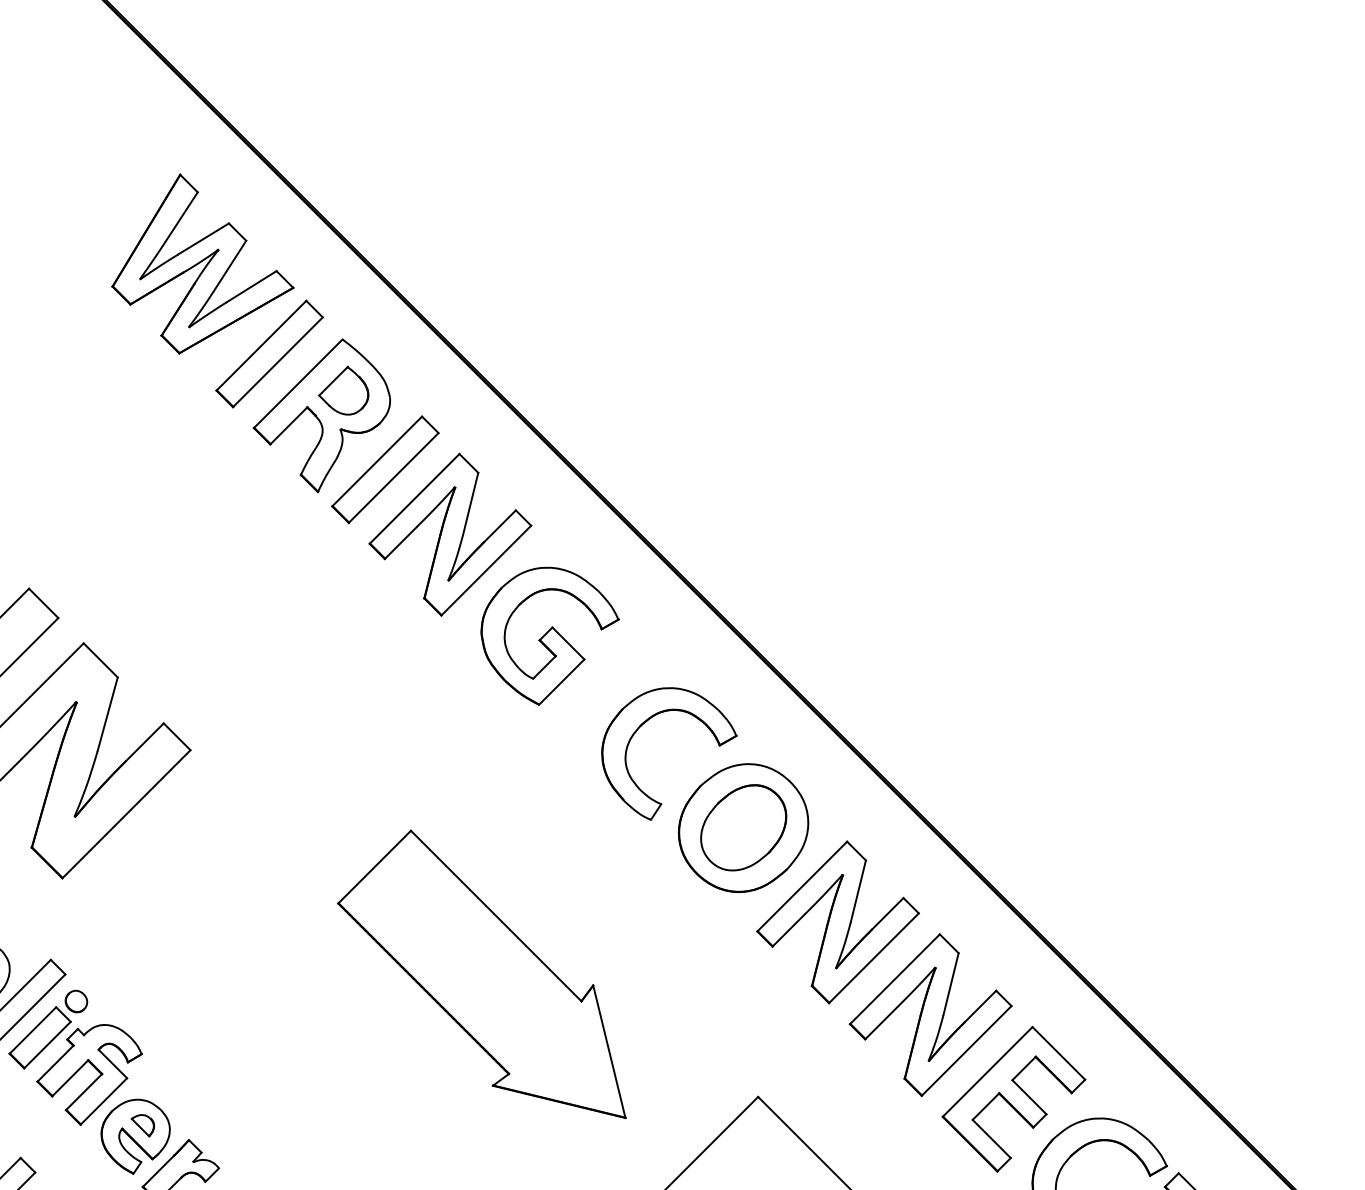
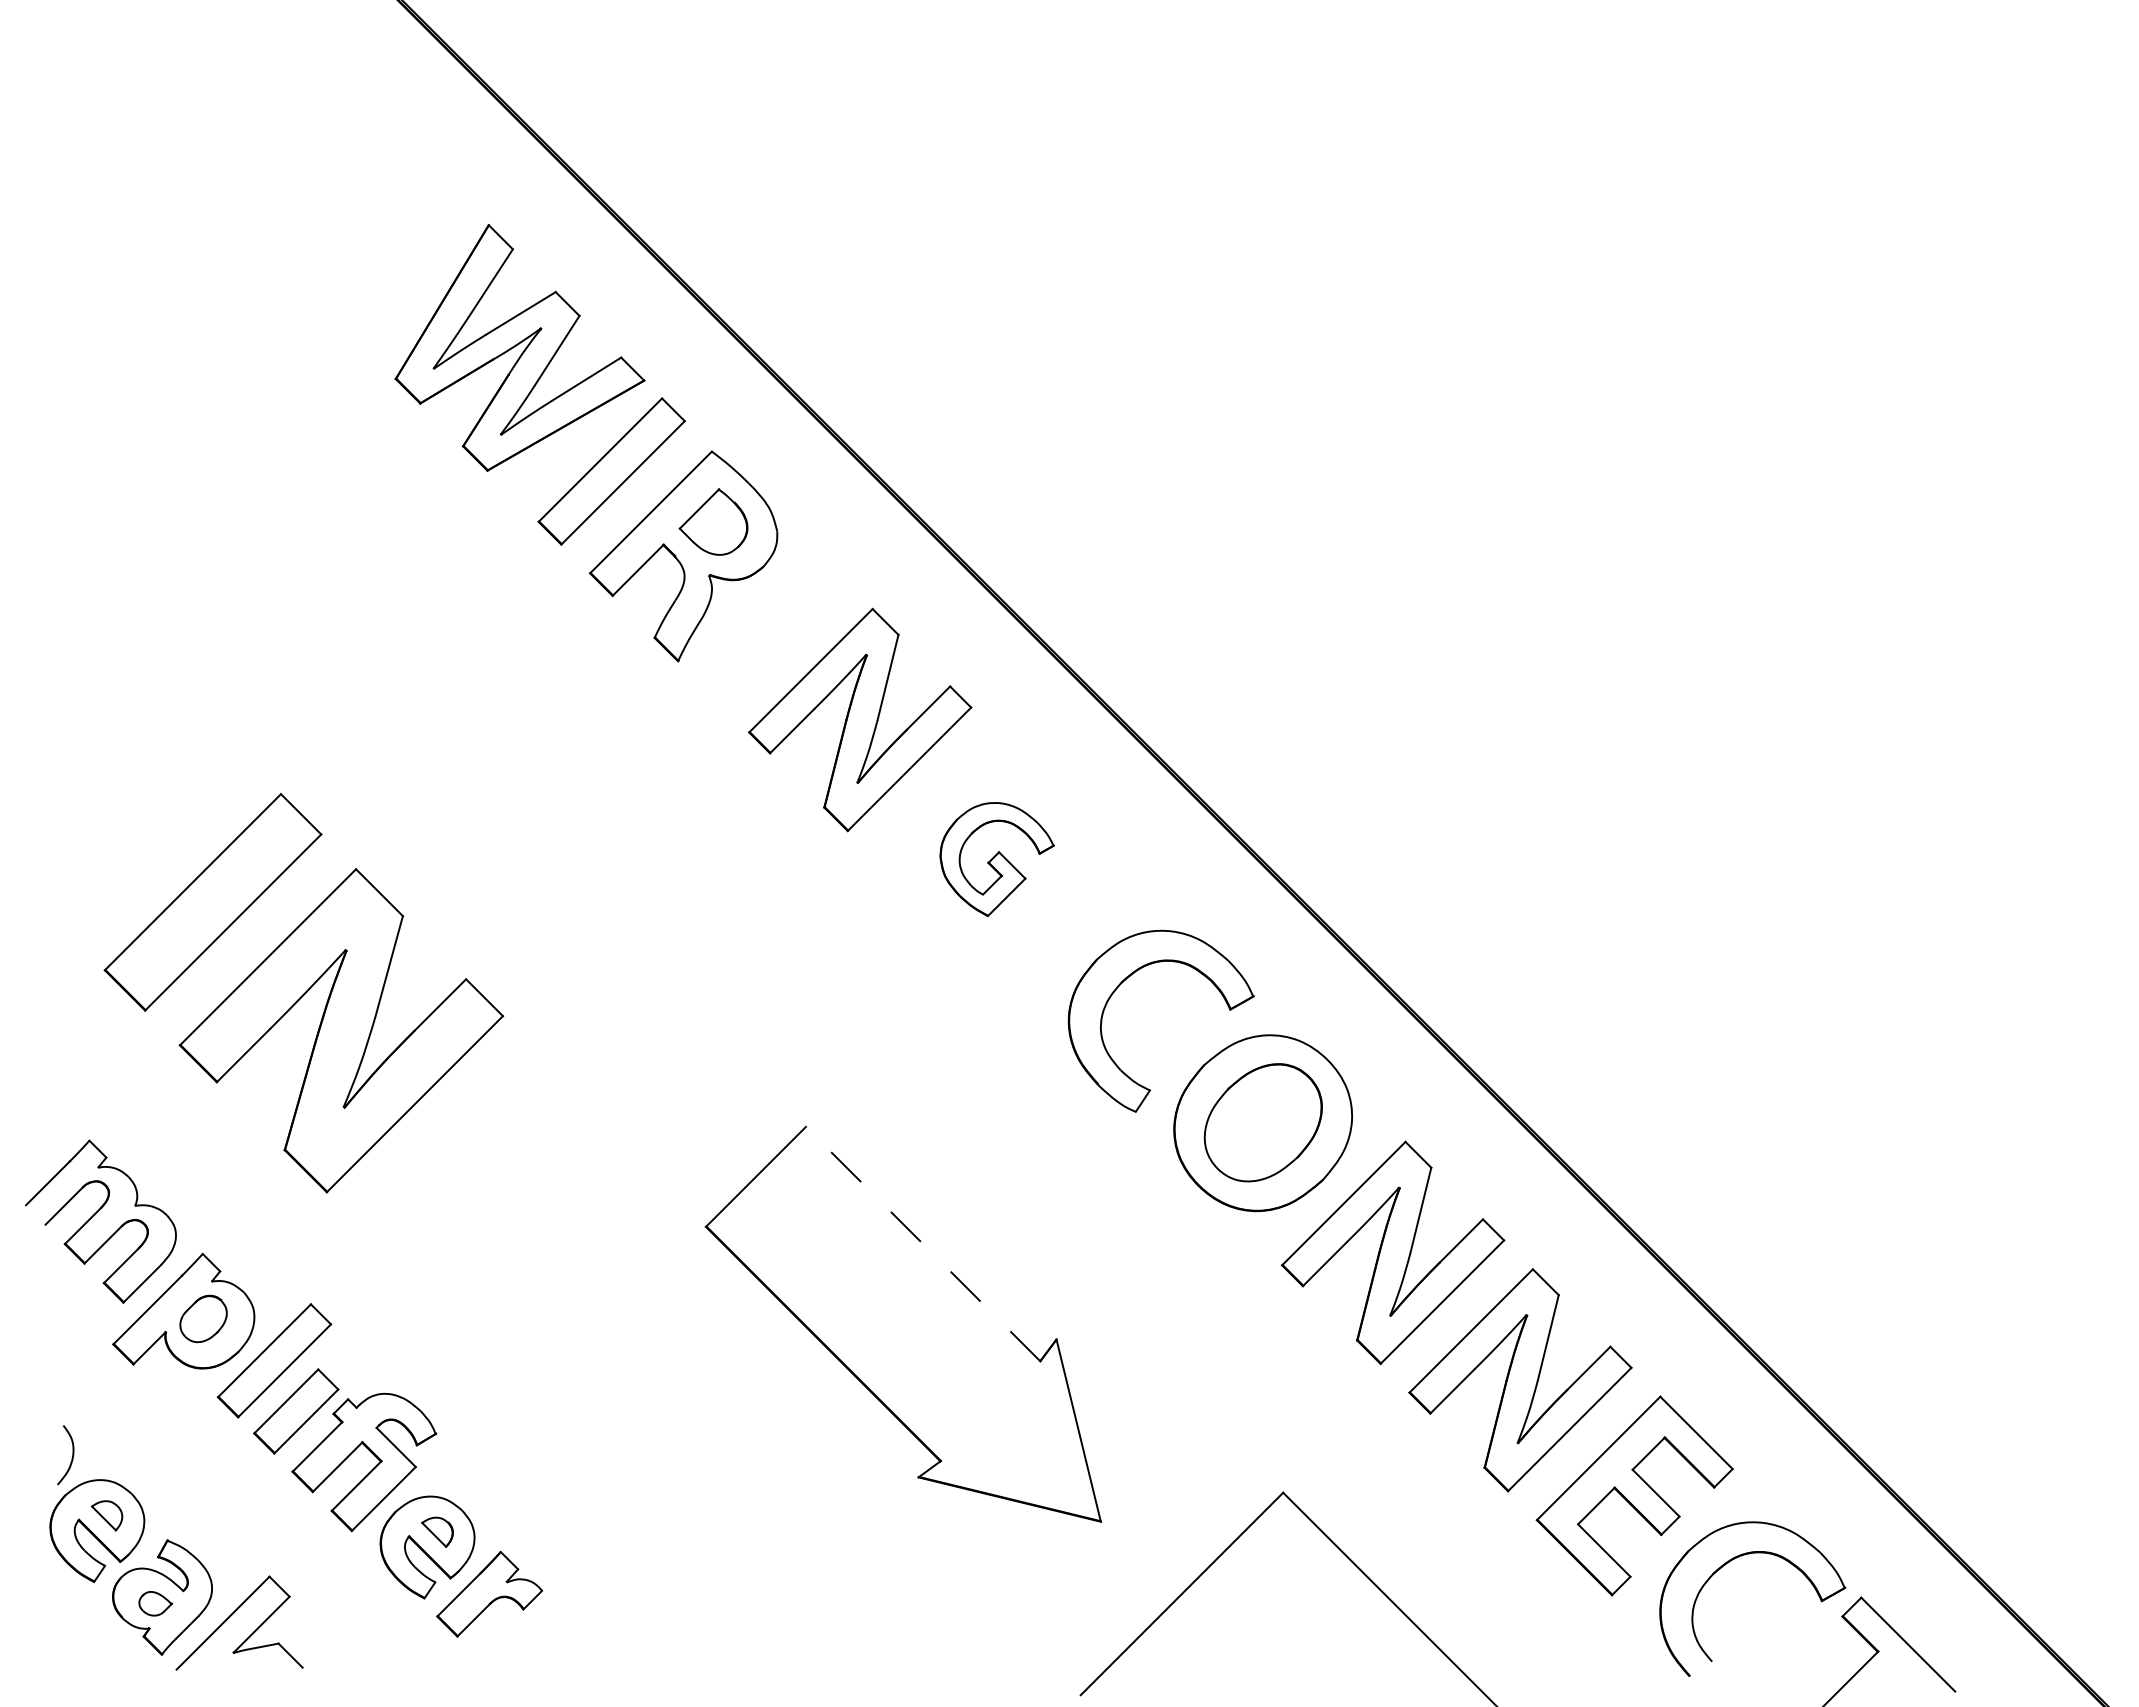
part: (385, 469) -> (770, 630), removed
part: (549, 636) -> (996, 859), size x0.6
line: (496, 916) -> (923, 1244), solid -> dashed
part: (75, 1001) -> (345, 1361), removed

